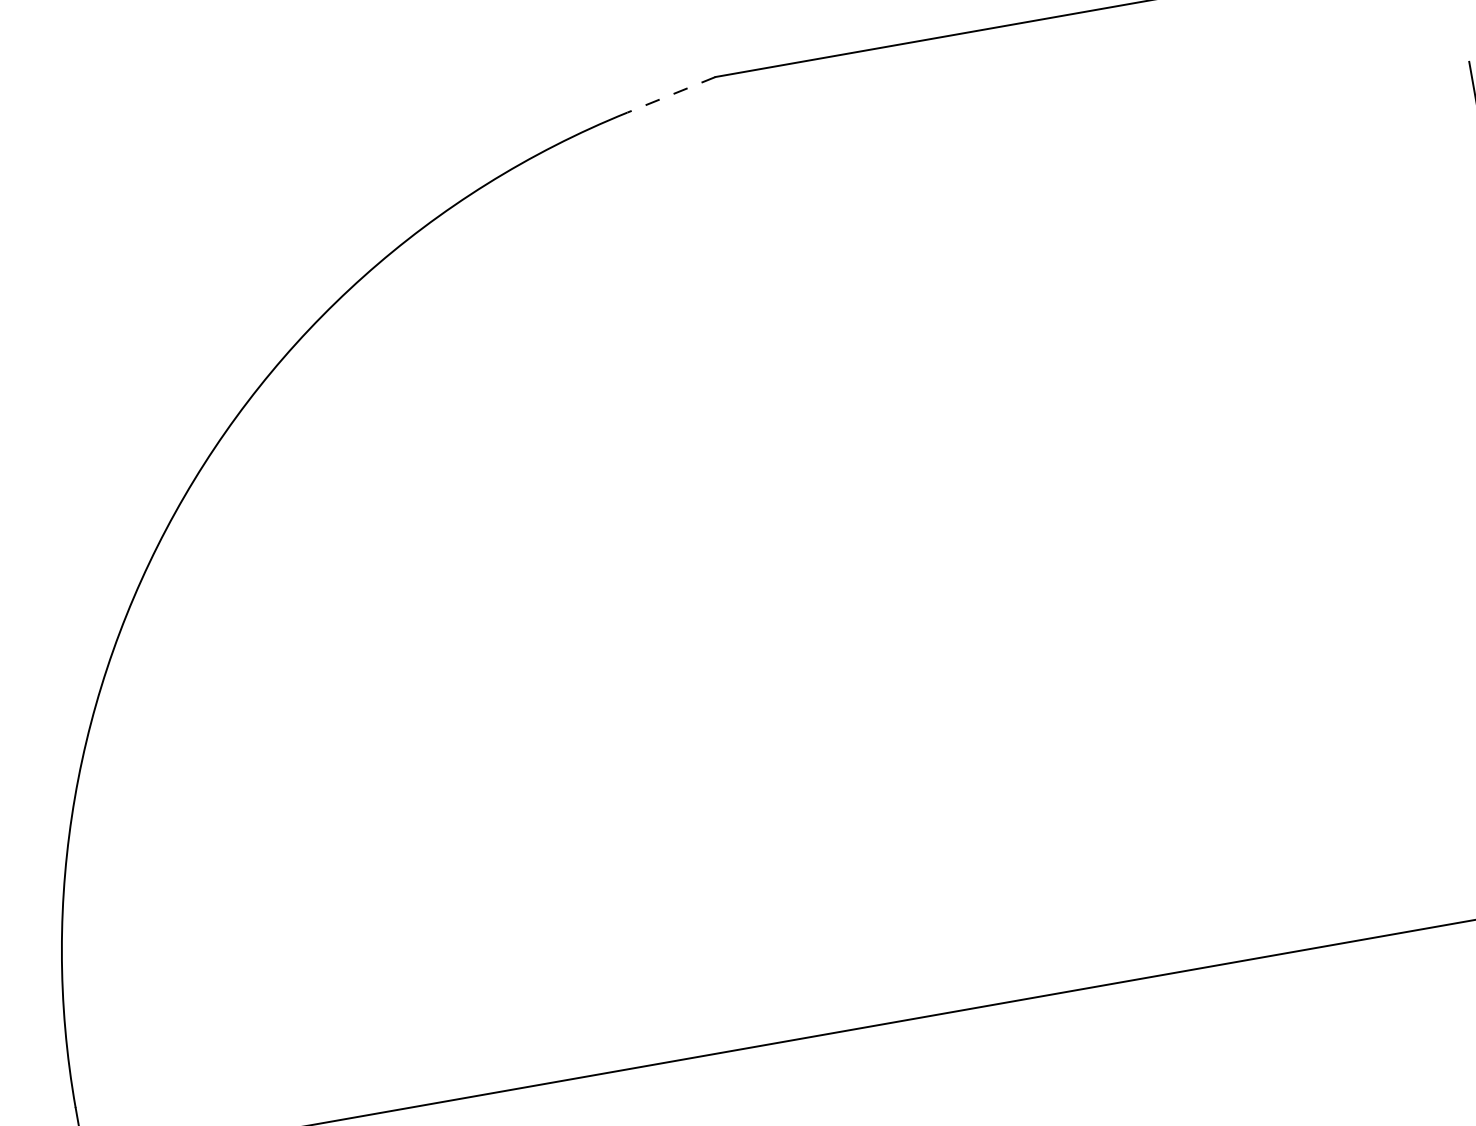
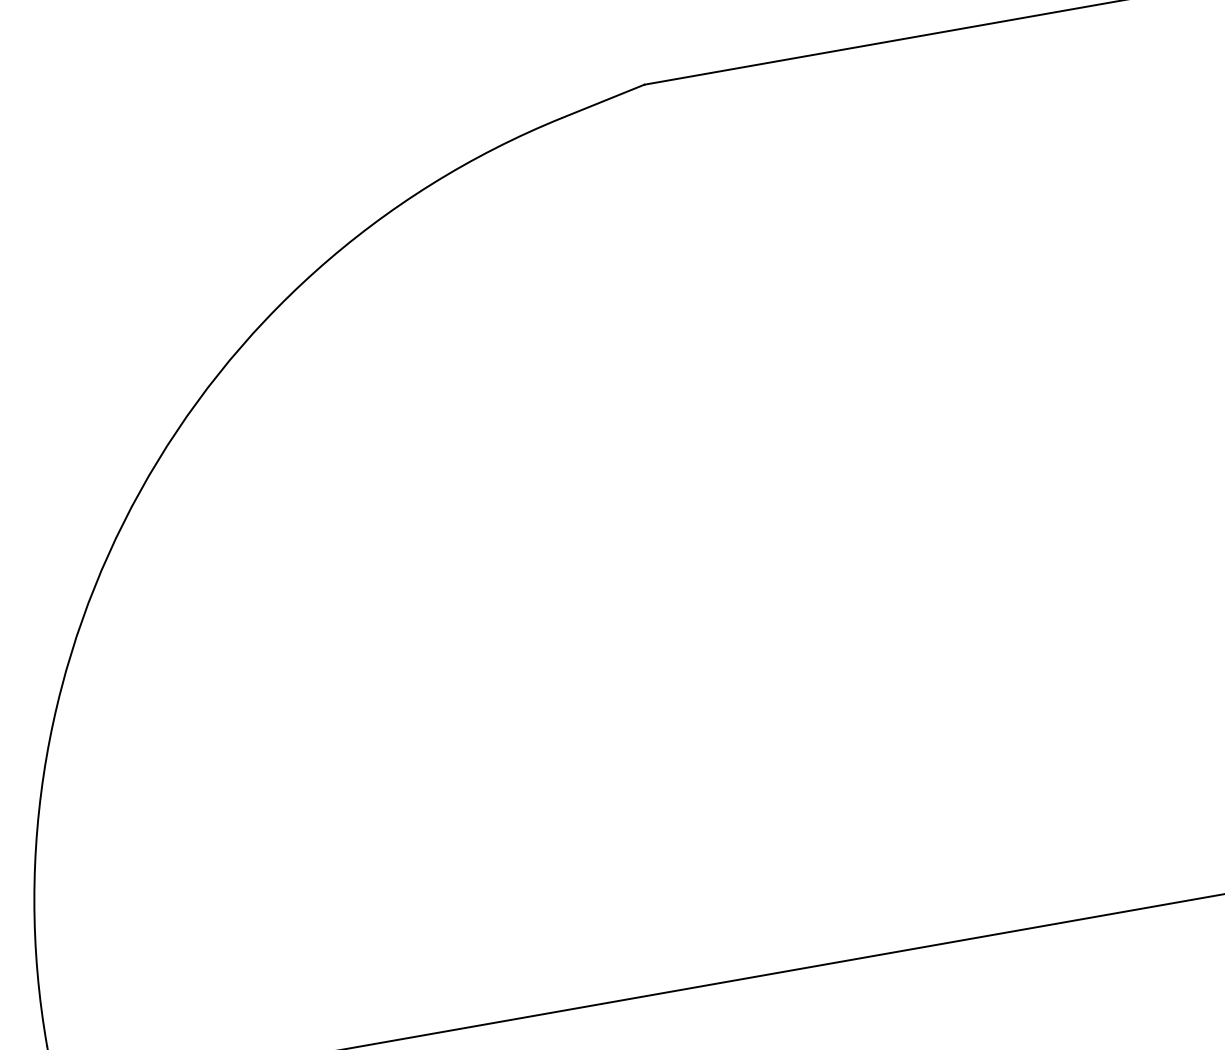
line: (671, 94) -> (603, 101), dashed -> solid

